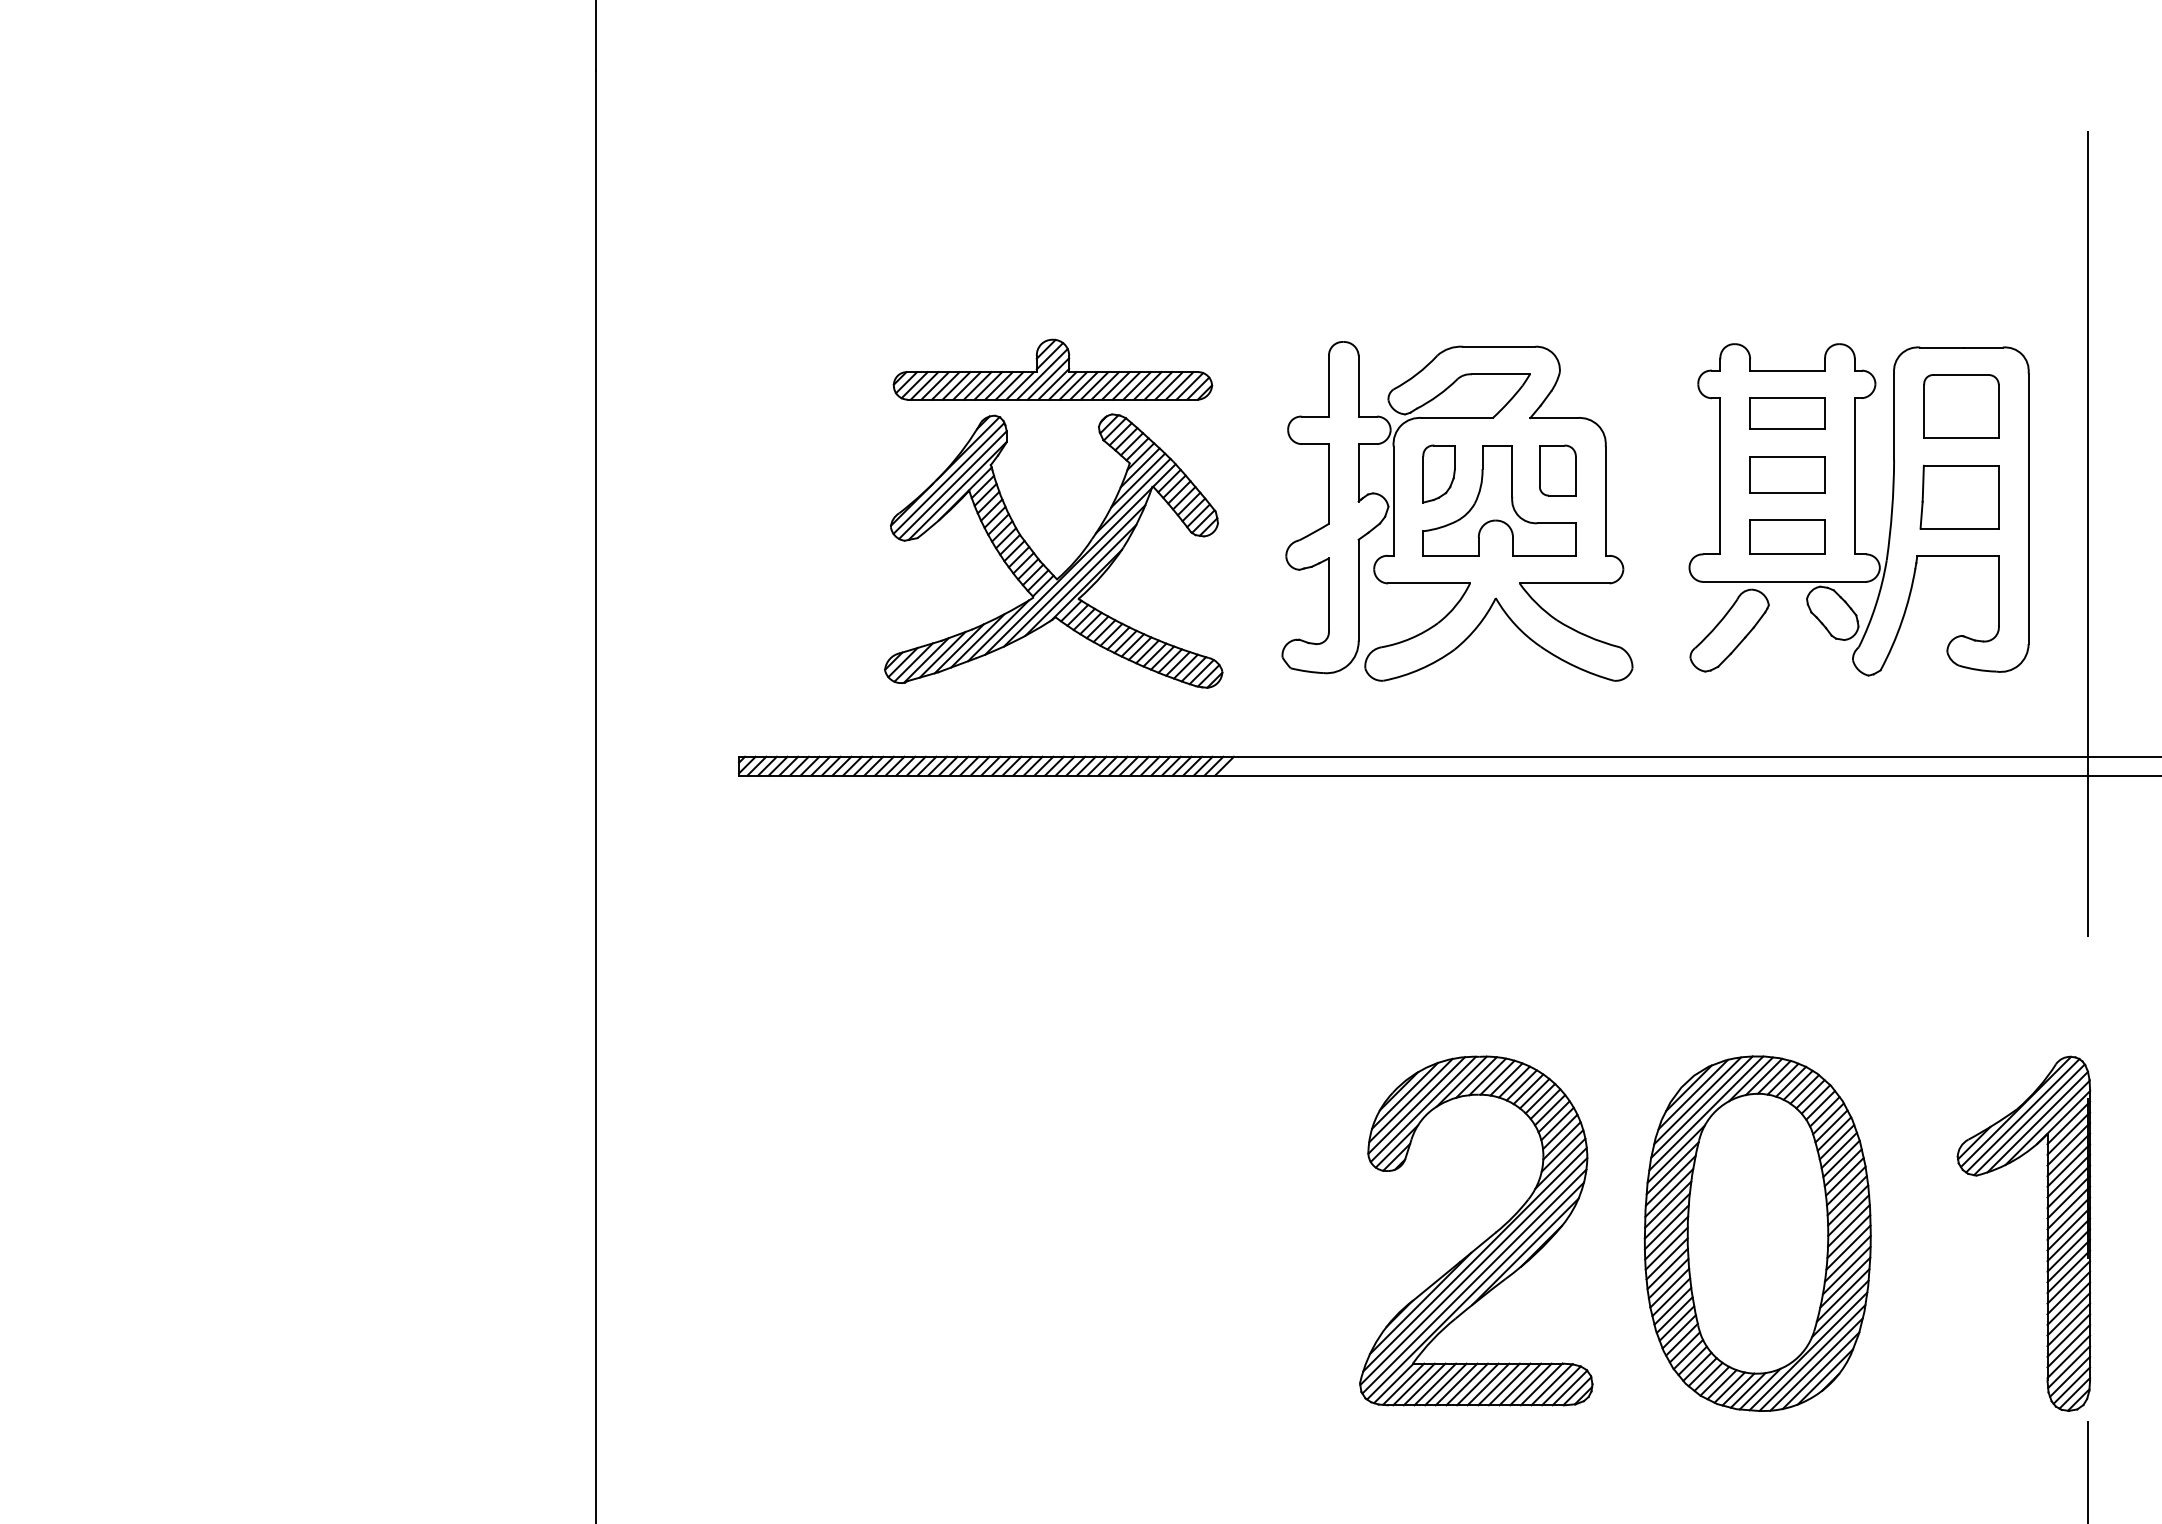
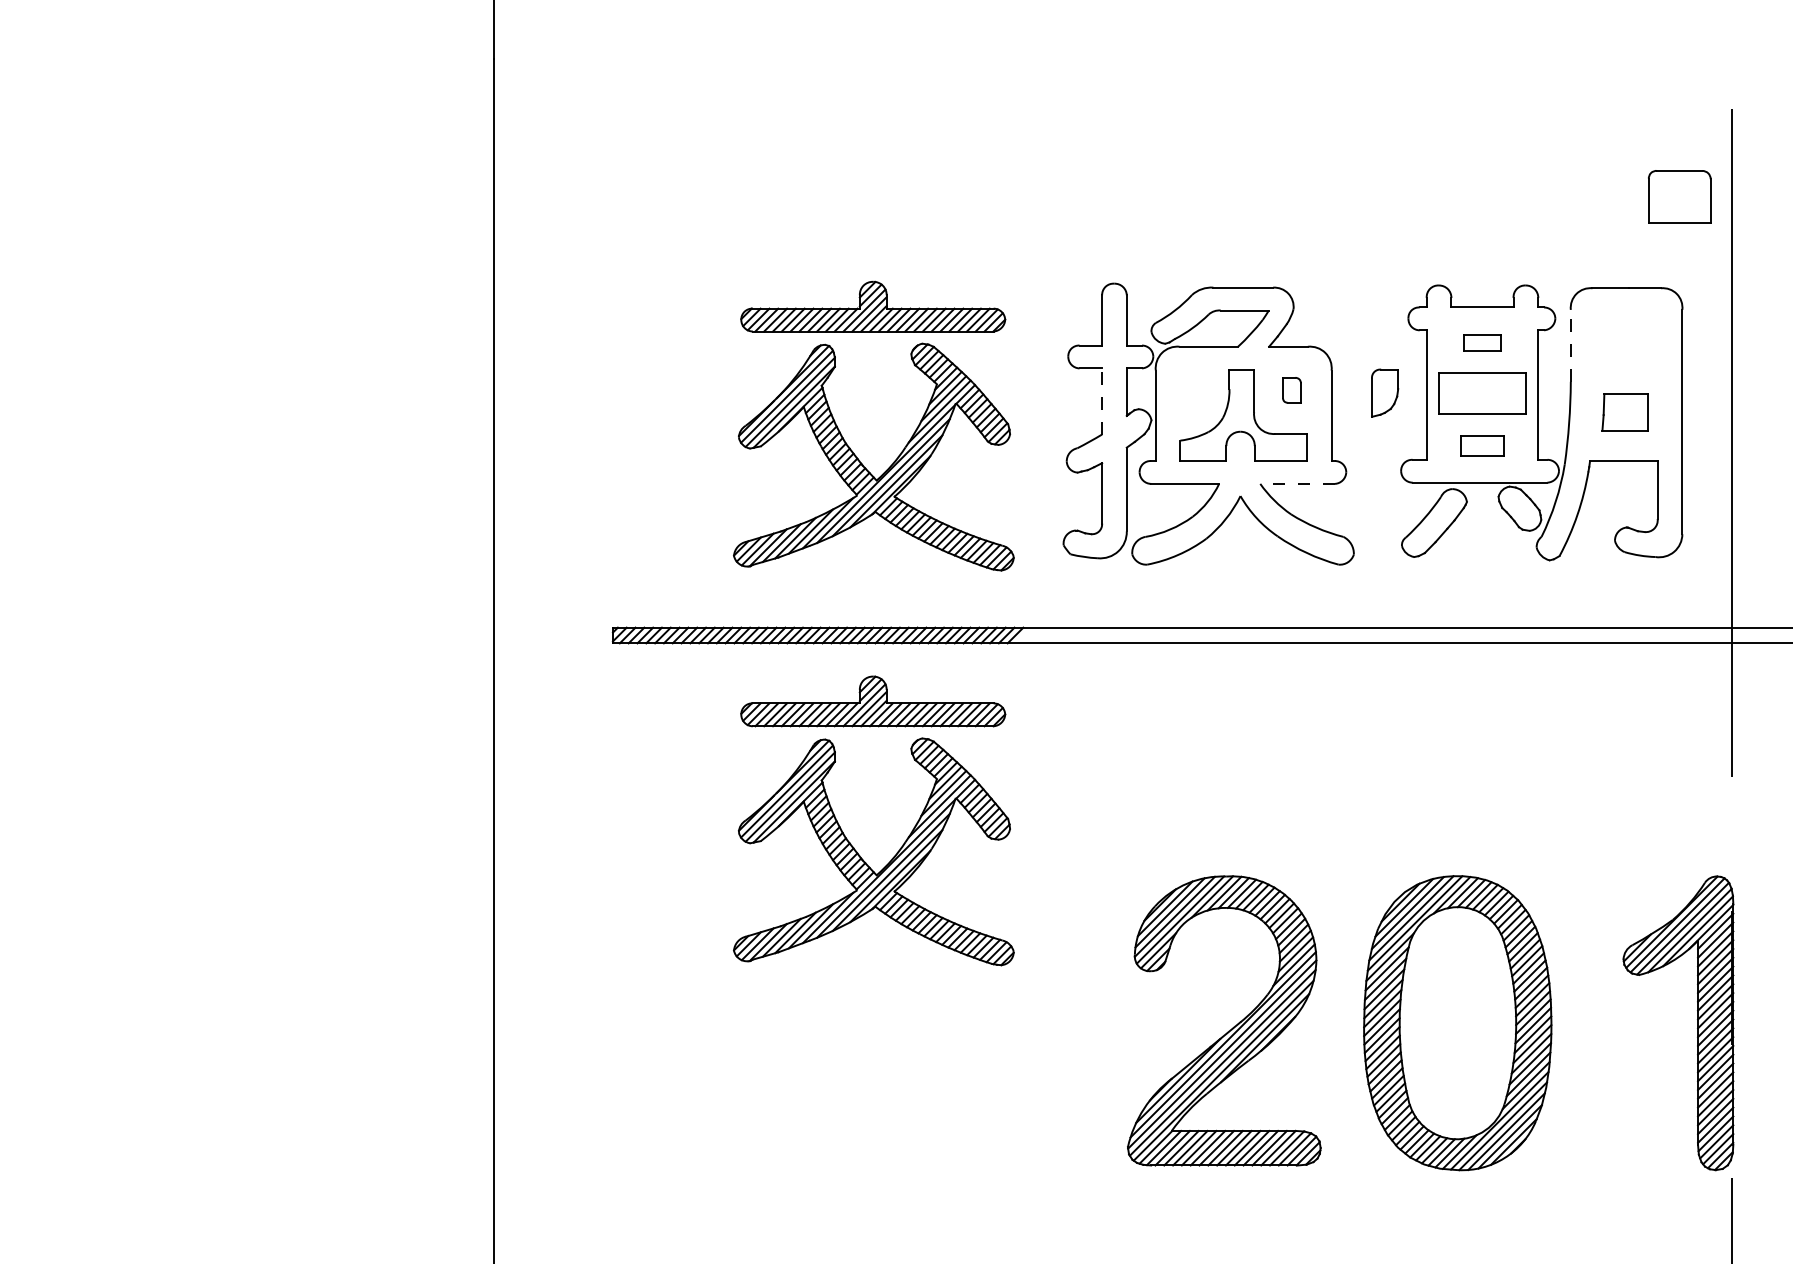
part: (1961, 406) -> (1679, 197), moved
part: (1787, 413) -> (1482, 342), size x0.6
line: (1894, 416) -> (1571, 345), solid -> dashed
part: (1557, 470) -> (1291, 390), size x0.6
part: (1438, 473) -> (1384, 392), moved
part: (1787, 474) -> (1482, 393), size x1.4
line: (1328, 484) -> (1101, 401), solid -> dashed
part: (1959, 496) -> (1625, 411), size x0.7
part: (1787, 536) -> (1482, 444), size x0.7
line: (1564, 583) -> (1297, 483), solid -> dashed
part: (1021, 1010) -> (847, 838), added

